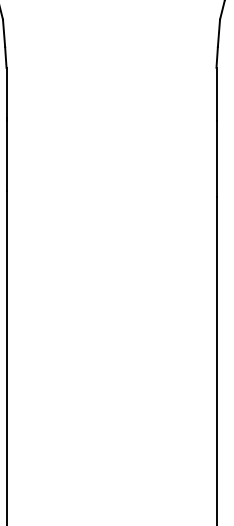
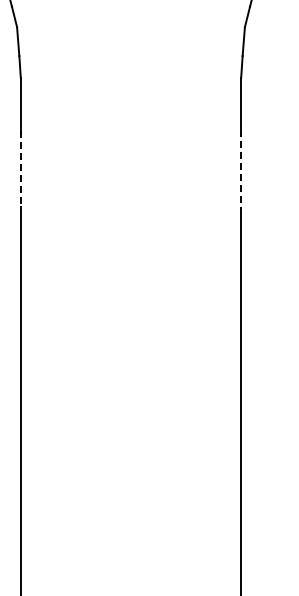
line: (6, 154) -> (20, 168), solid -> dashed
line: (216, 158) -> (241, 173), solid -> dashed

